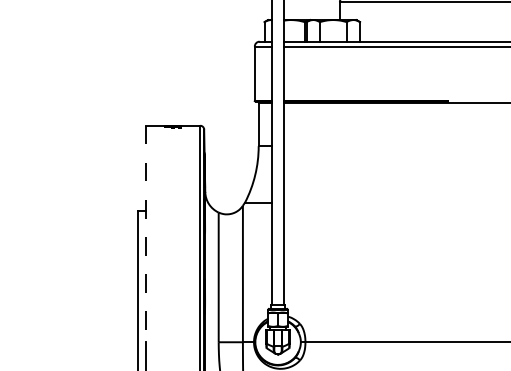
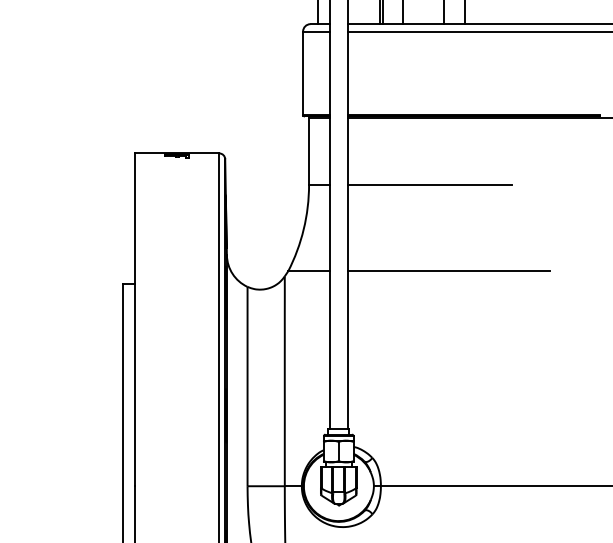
line: (336, 146) -> (428, 185), added
line: (349, 202) -> (448, 271), added
line: (145, 234) -> (135, 320), dashed -> solid

